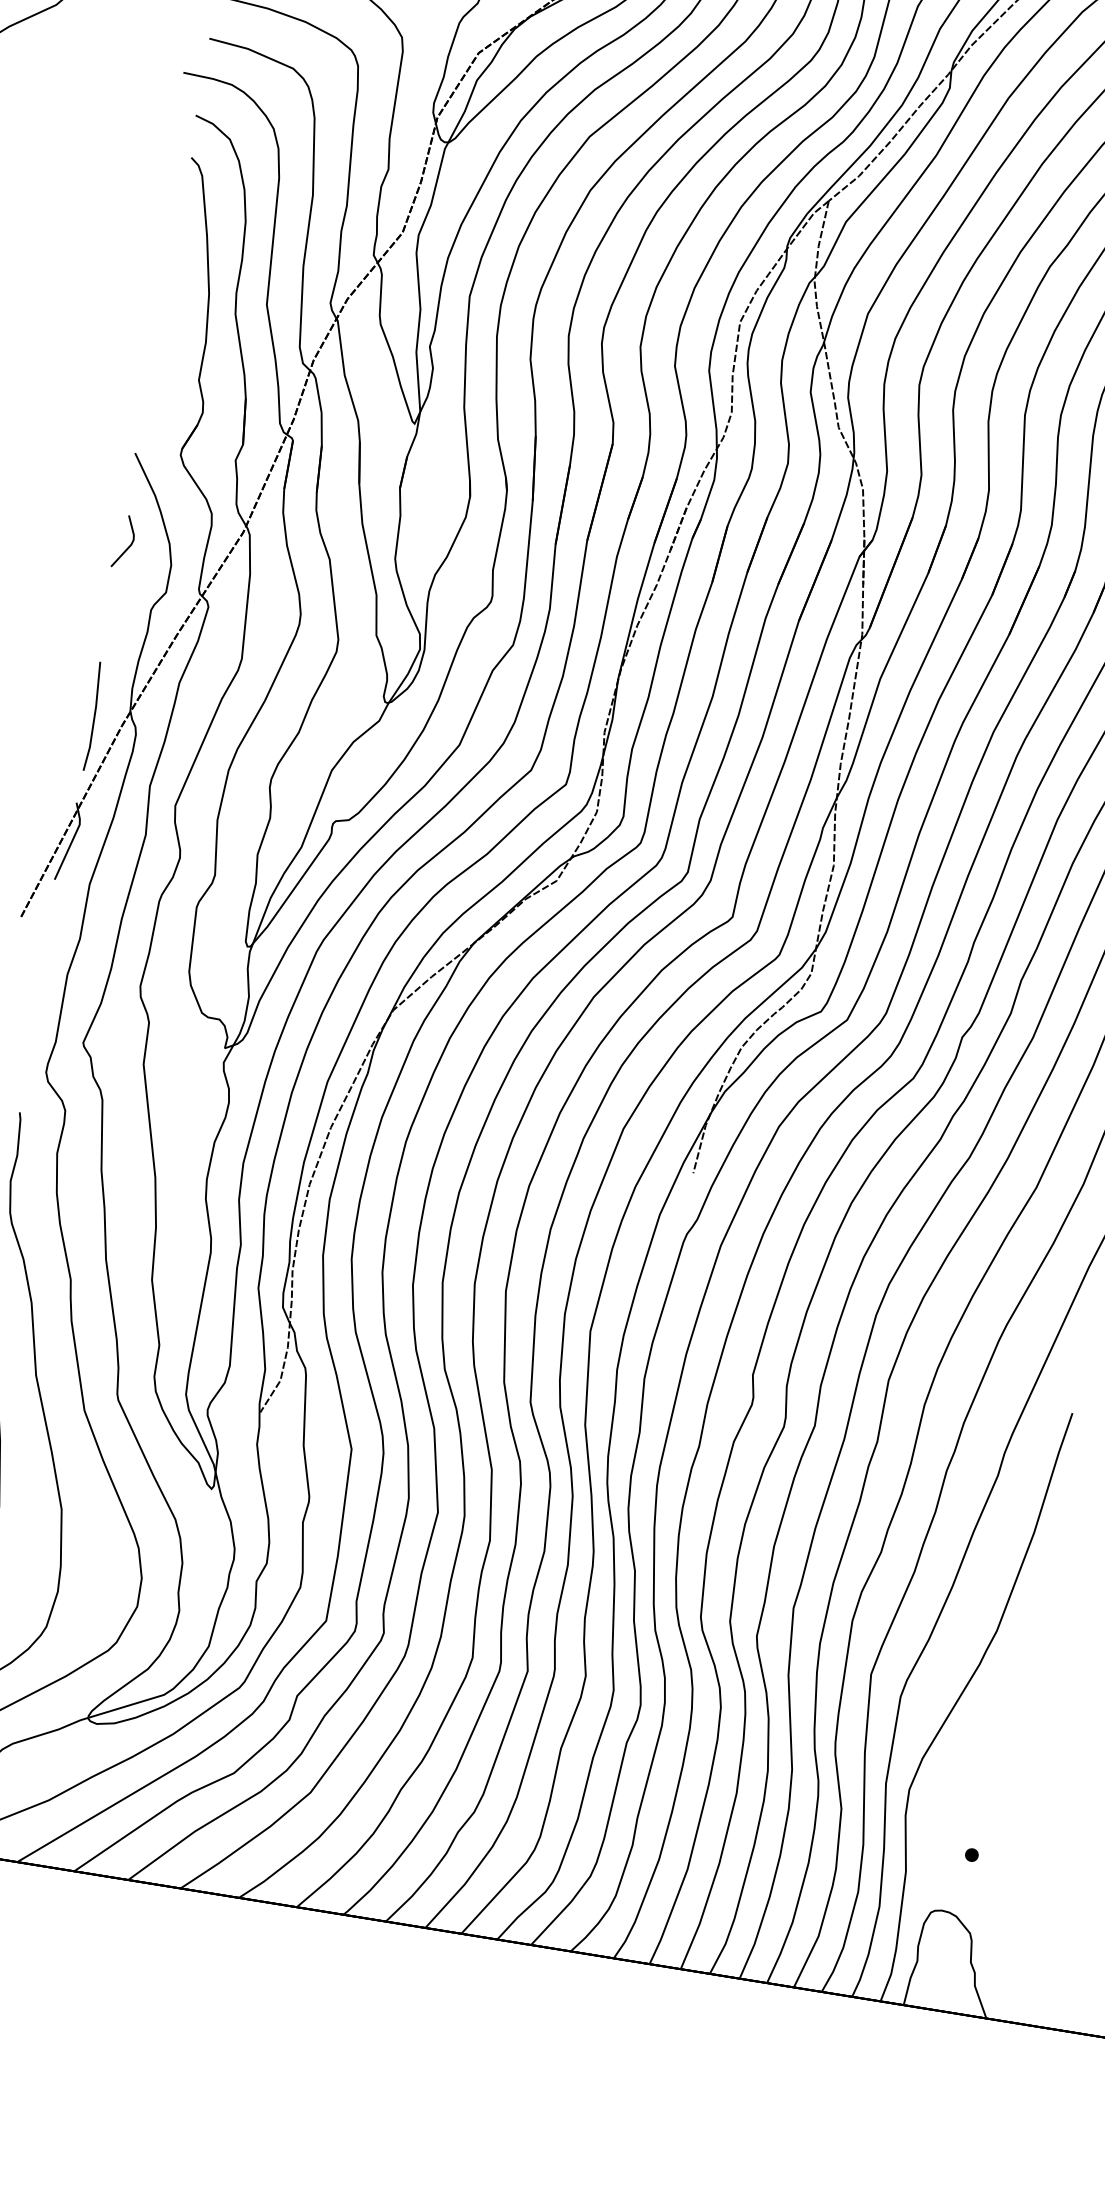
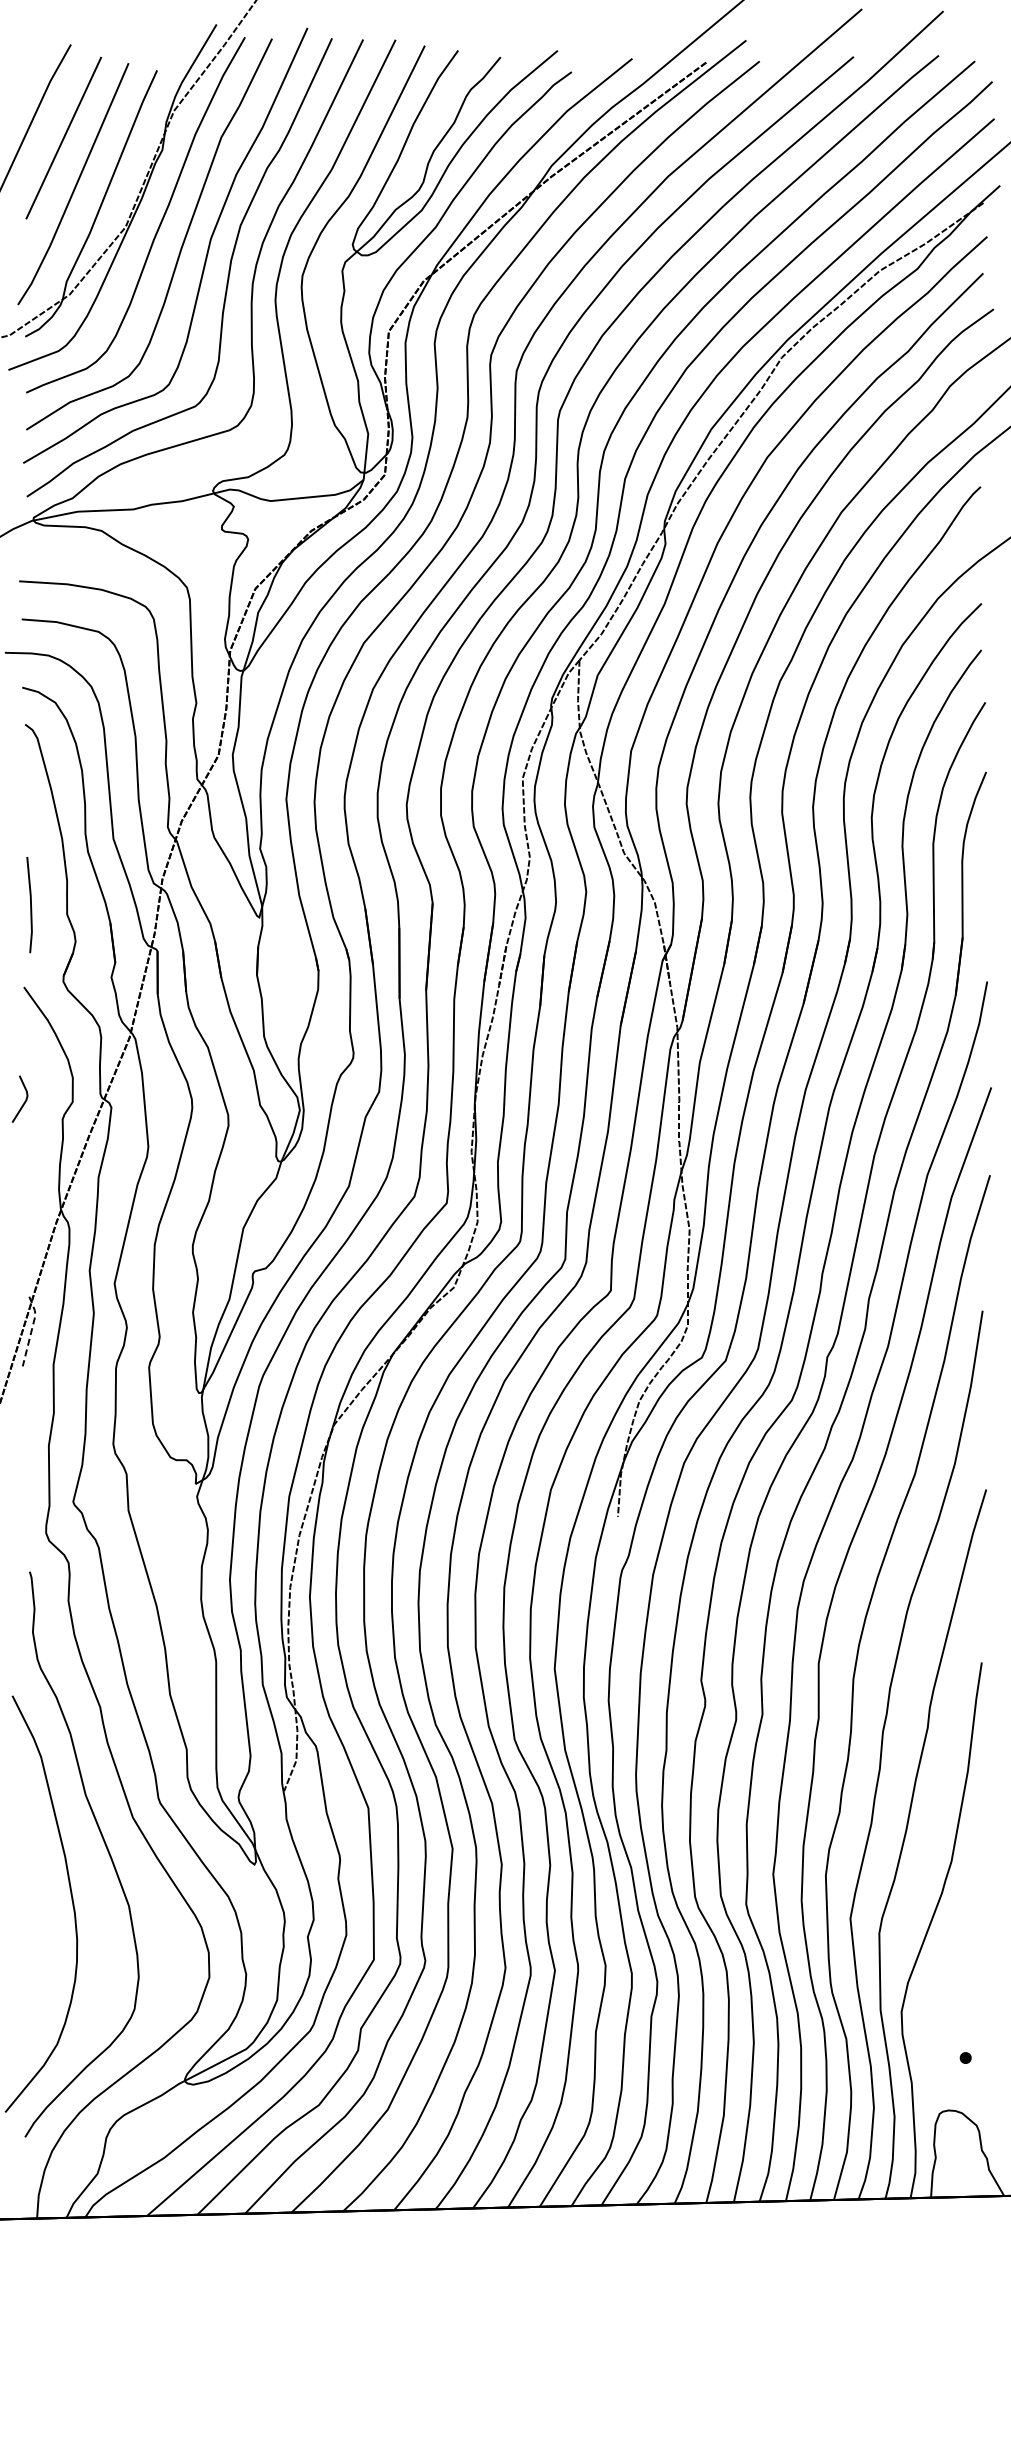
line: (130, 542) -> (25, 1098), moved
line: (93, 717) -> (30, 905), moved
line: (72, 841) -> (31, 1330), solid -> dashed

